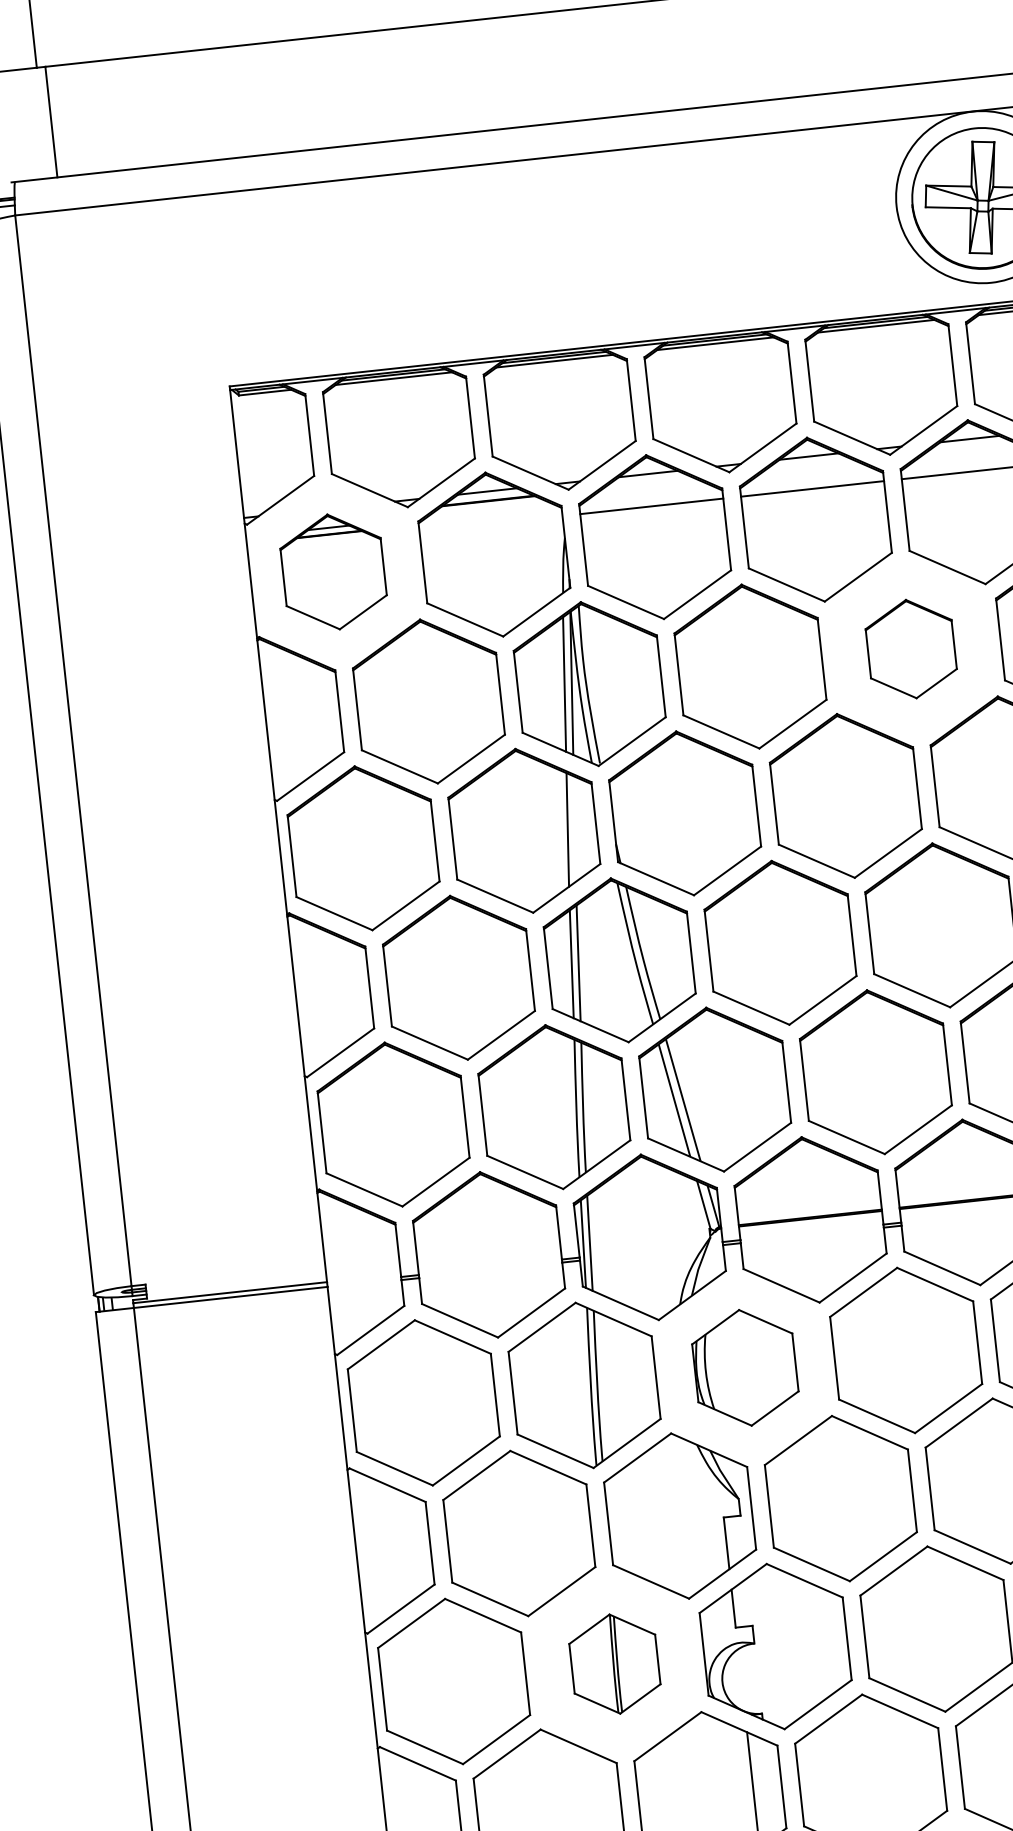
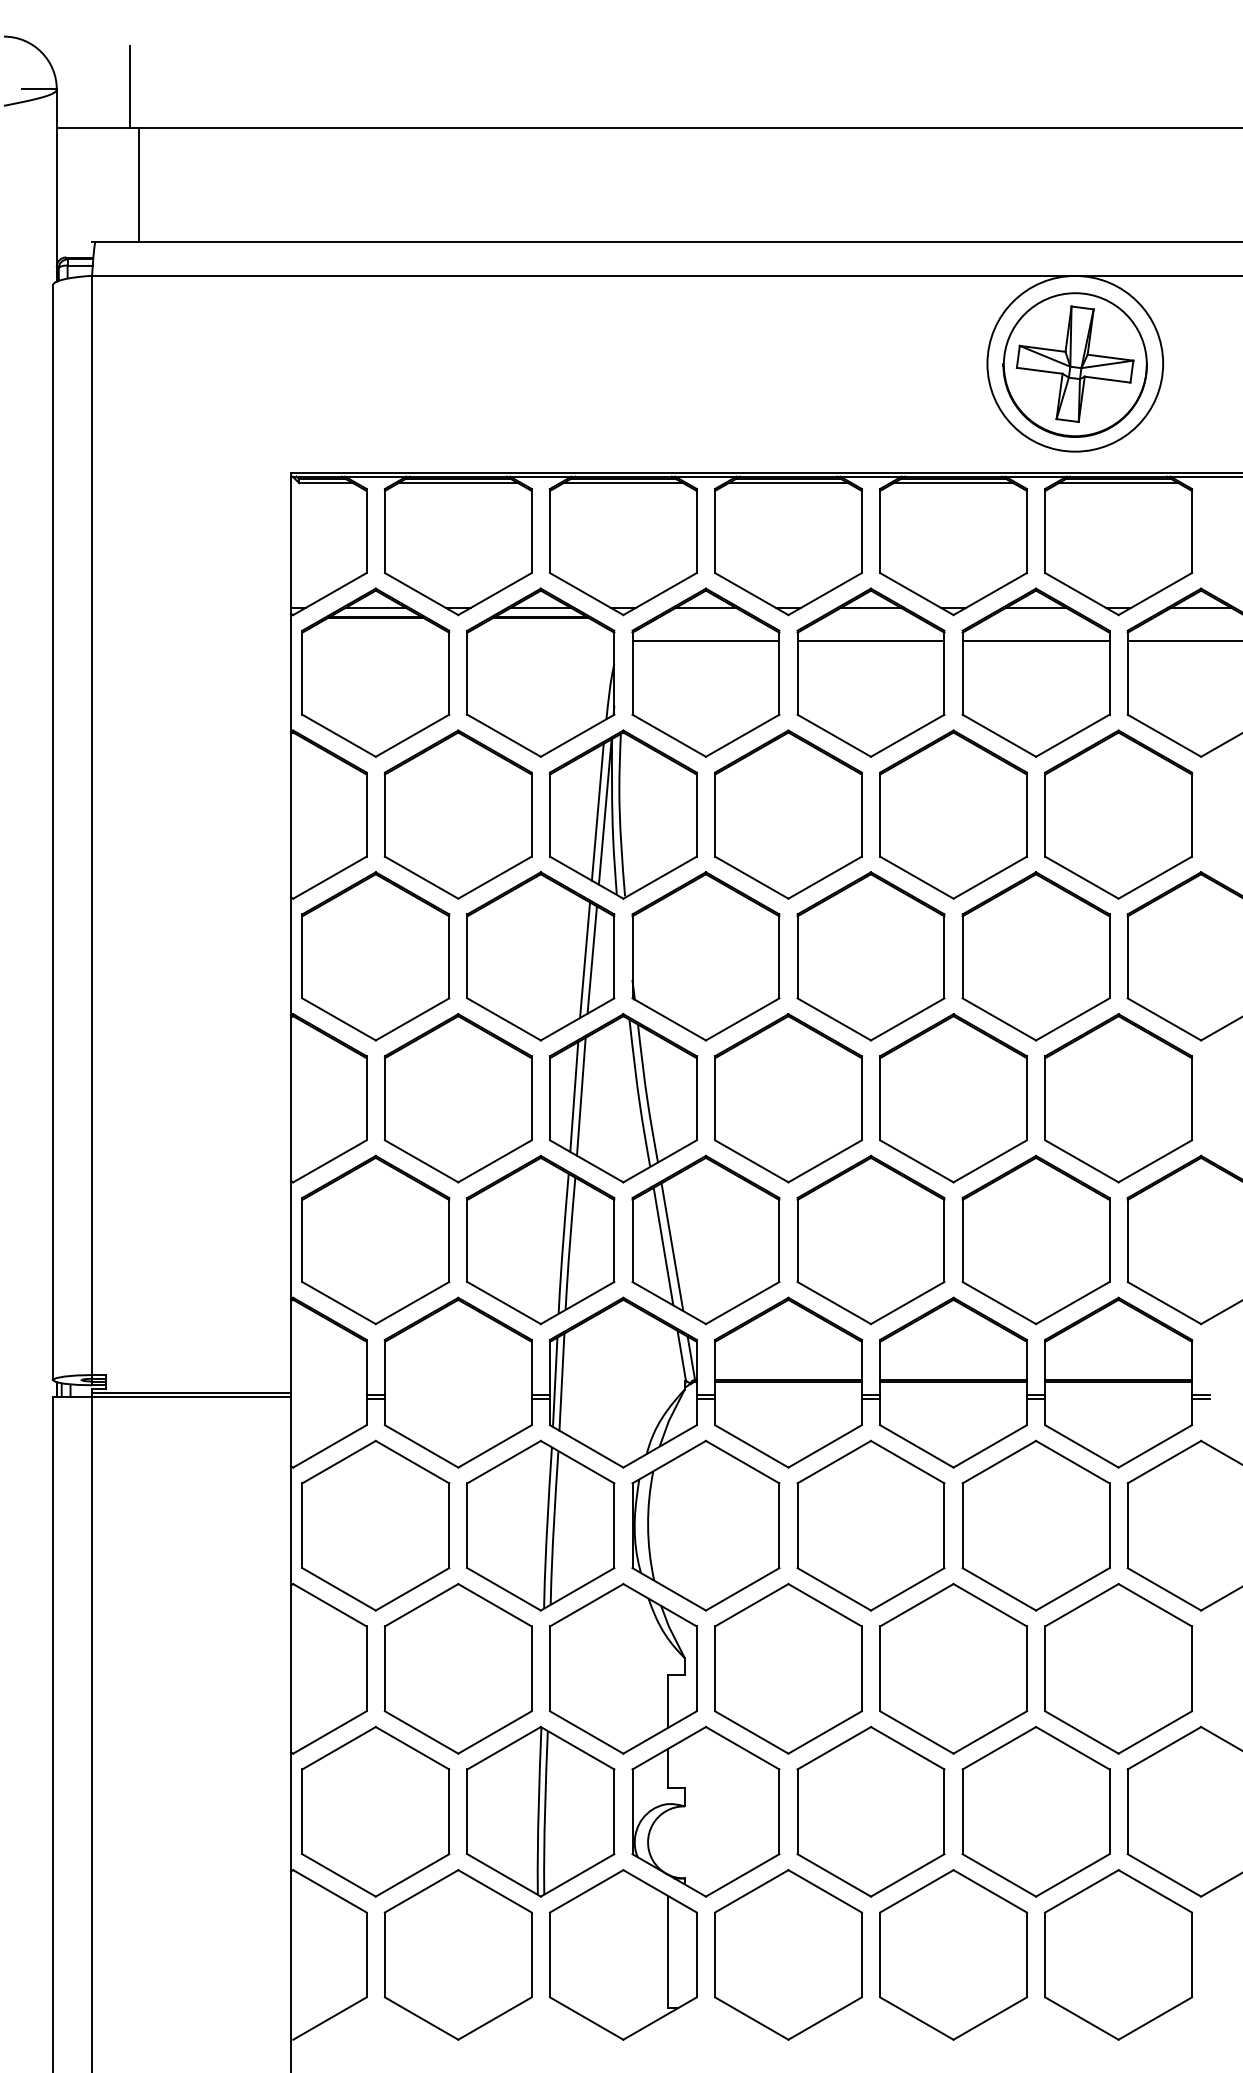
part: (333, 571) -> (375, 672), size x1.43
part: (911, 649) -> (953, 814), size x1.67
line: (574, 828) -> (591, 959), added
part: (744, 1367) -> (705, 1525), size x1.43
part: (614, 1663) -> (540, 1811), size x1.67

